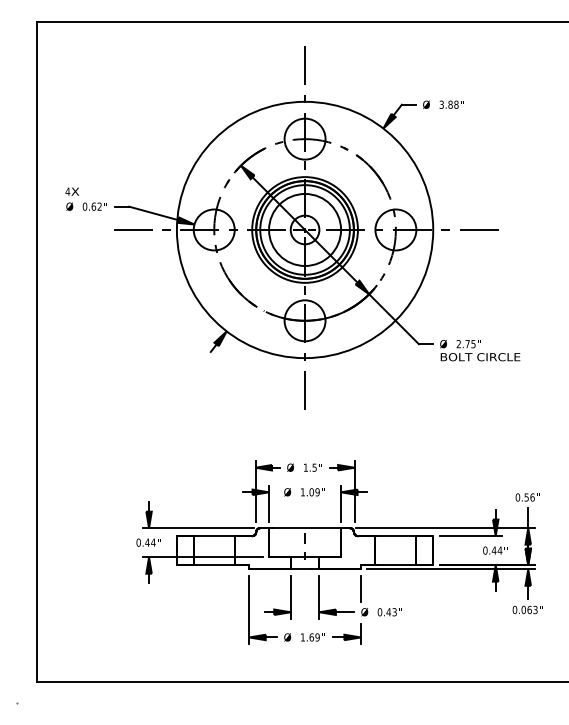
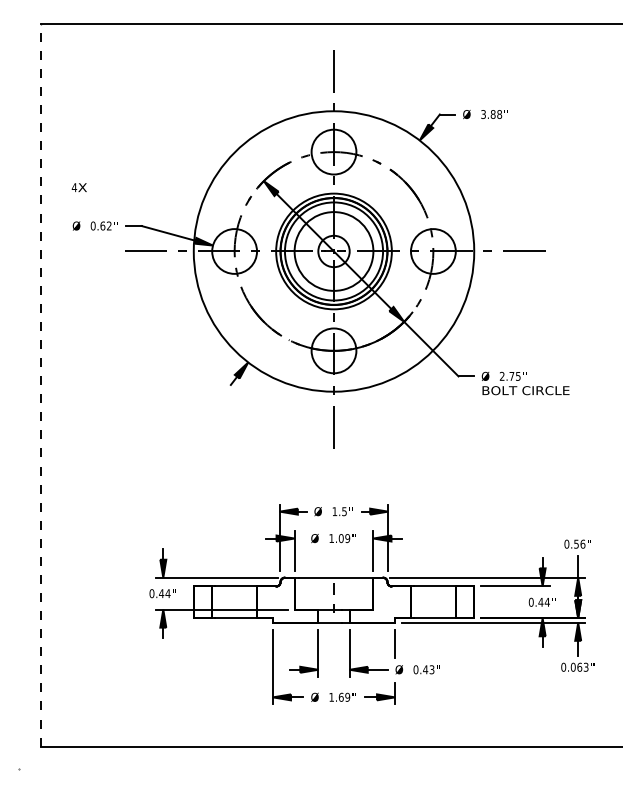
text: (71, 191) -> (78, 187), moved
line: (37, 351) -> (41, 384), solid -> dashed

